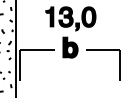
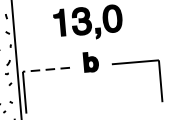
part: (70, 47) -> (91, 62), size x0.7
line: (36, 50) -> (45, 69), solid -> dashed

